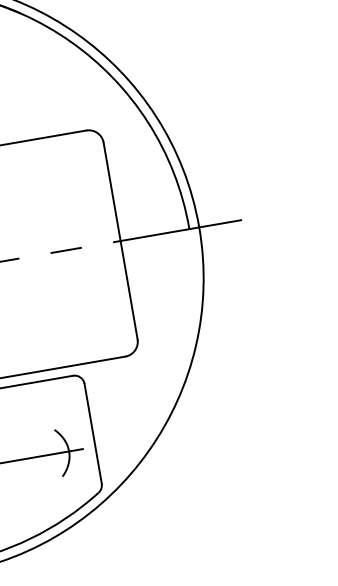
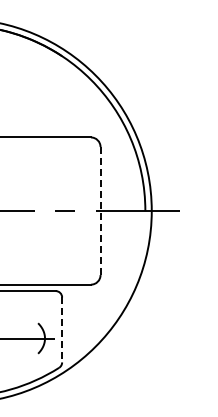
line: (120, 241) -> (100, 211), solid -> dashed
line: (93, 434) -> (62, 330), solid -> dashed

